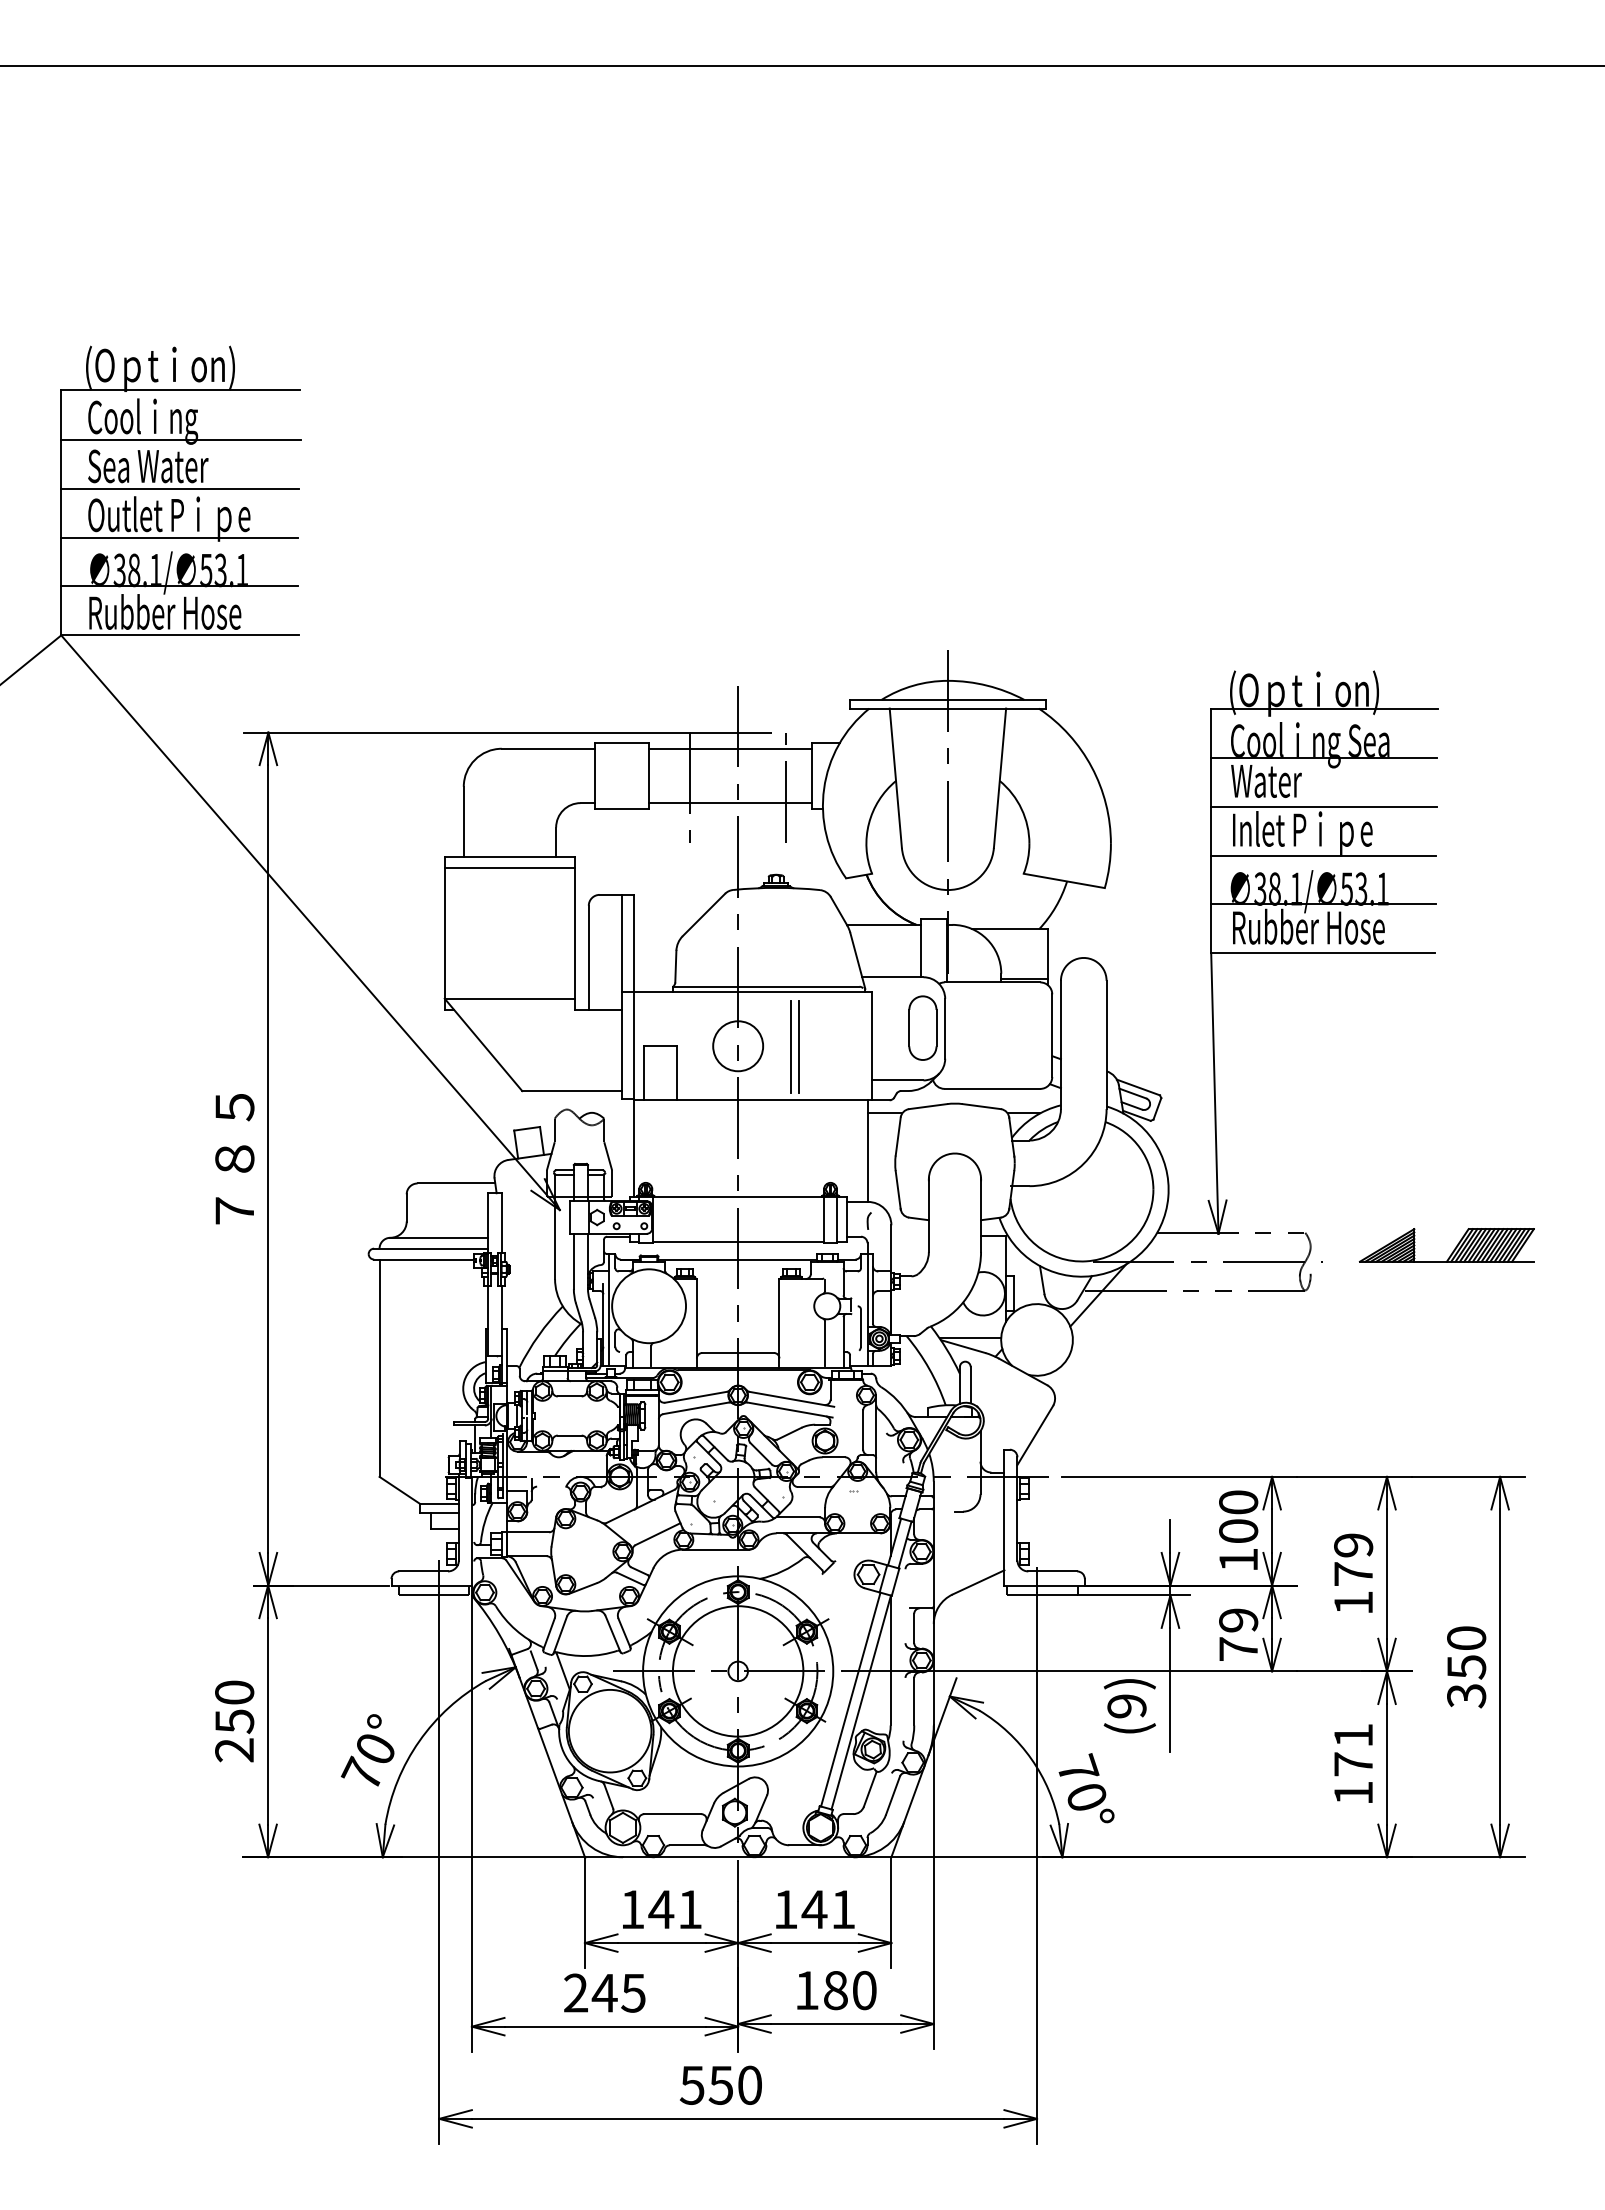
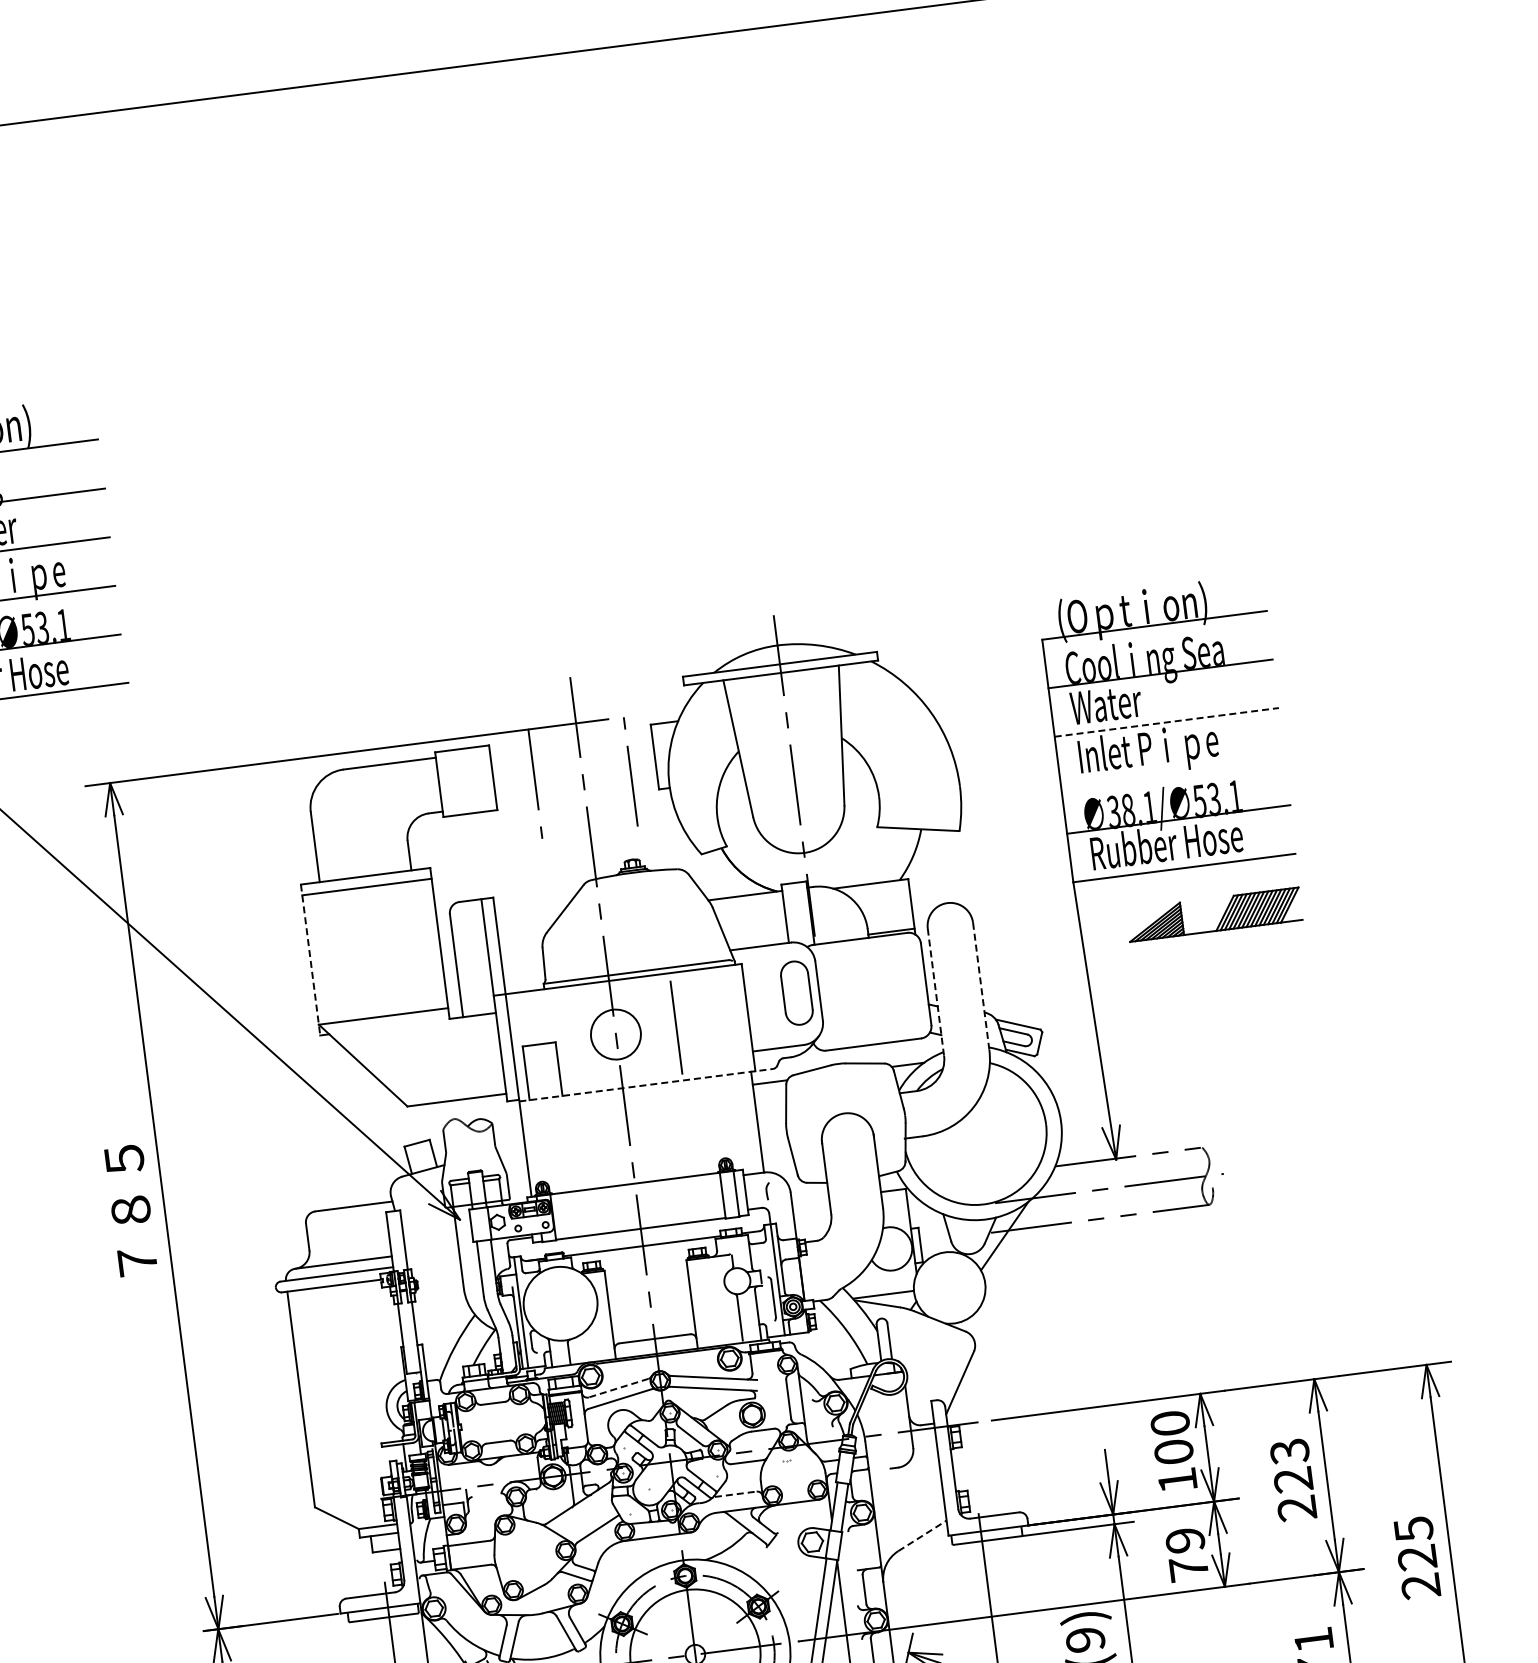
line: (730, 748) -> (570, 740), removed
line: (730, 803) -> (577, 794), removed
line: (1324, 806) -> (1167, 722), solid -> dashed
line: (1323, 855) -> (1172, 770), removed
line: (444, 934) -> (310, 961), solid -> dashed
line: (1060, 1045) -> (935, 992), solid -> dashed
line: (1106, 1045) -> (981, 987), solid -> dashed
line: (791, 1047) -> (669, 1029), removed
line: (761, 1100) -> (645, 1085), solid -> dashed
part: (1453, 1249) -> (1221, 917), moved
line: (695, 1397) -> (618, 1388), solid -> dashed
line: (799, 1517) -> (736, 1494), solid -> dashed
text: (1353, 1573) -> (1293, 1479), 179 -> 223
line: (978, 1582) -> (922, 1535), solid -> dashed
text: (1466, 1667) -> (1417, 1558), 350 -> 225

